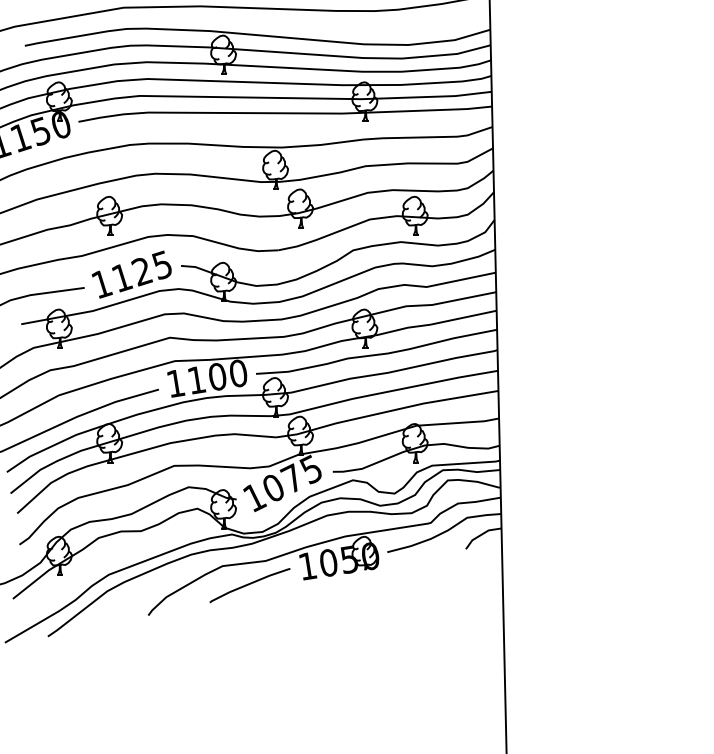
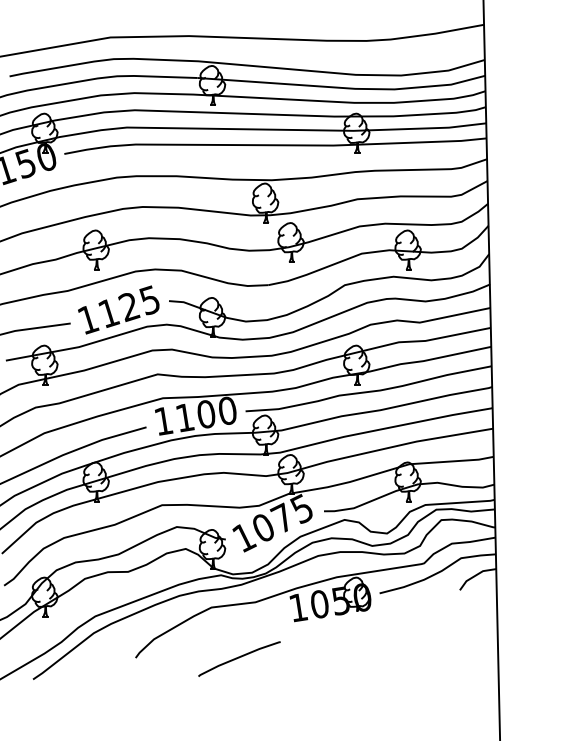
curve: (249, 584) -> (238, 657), moved

